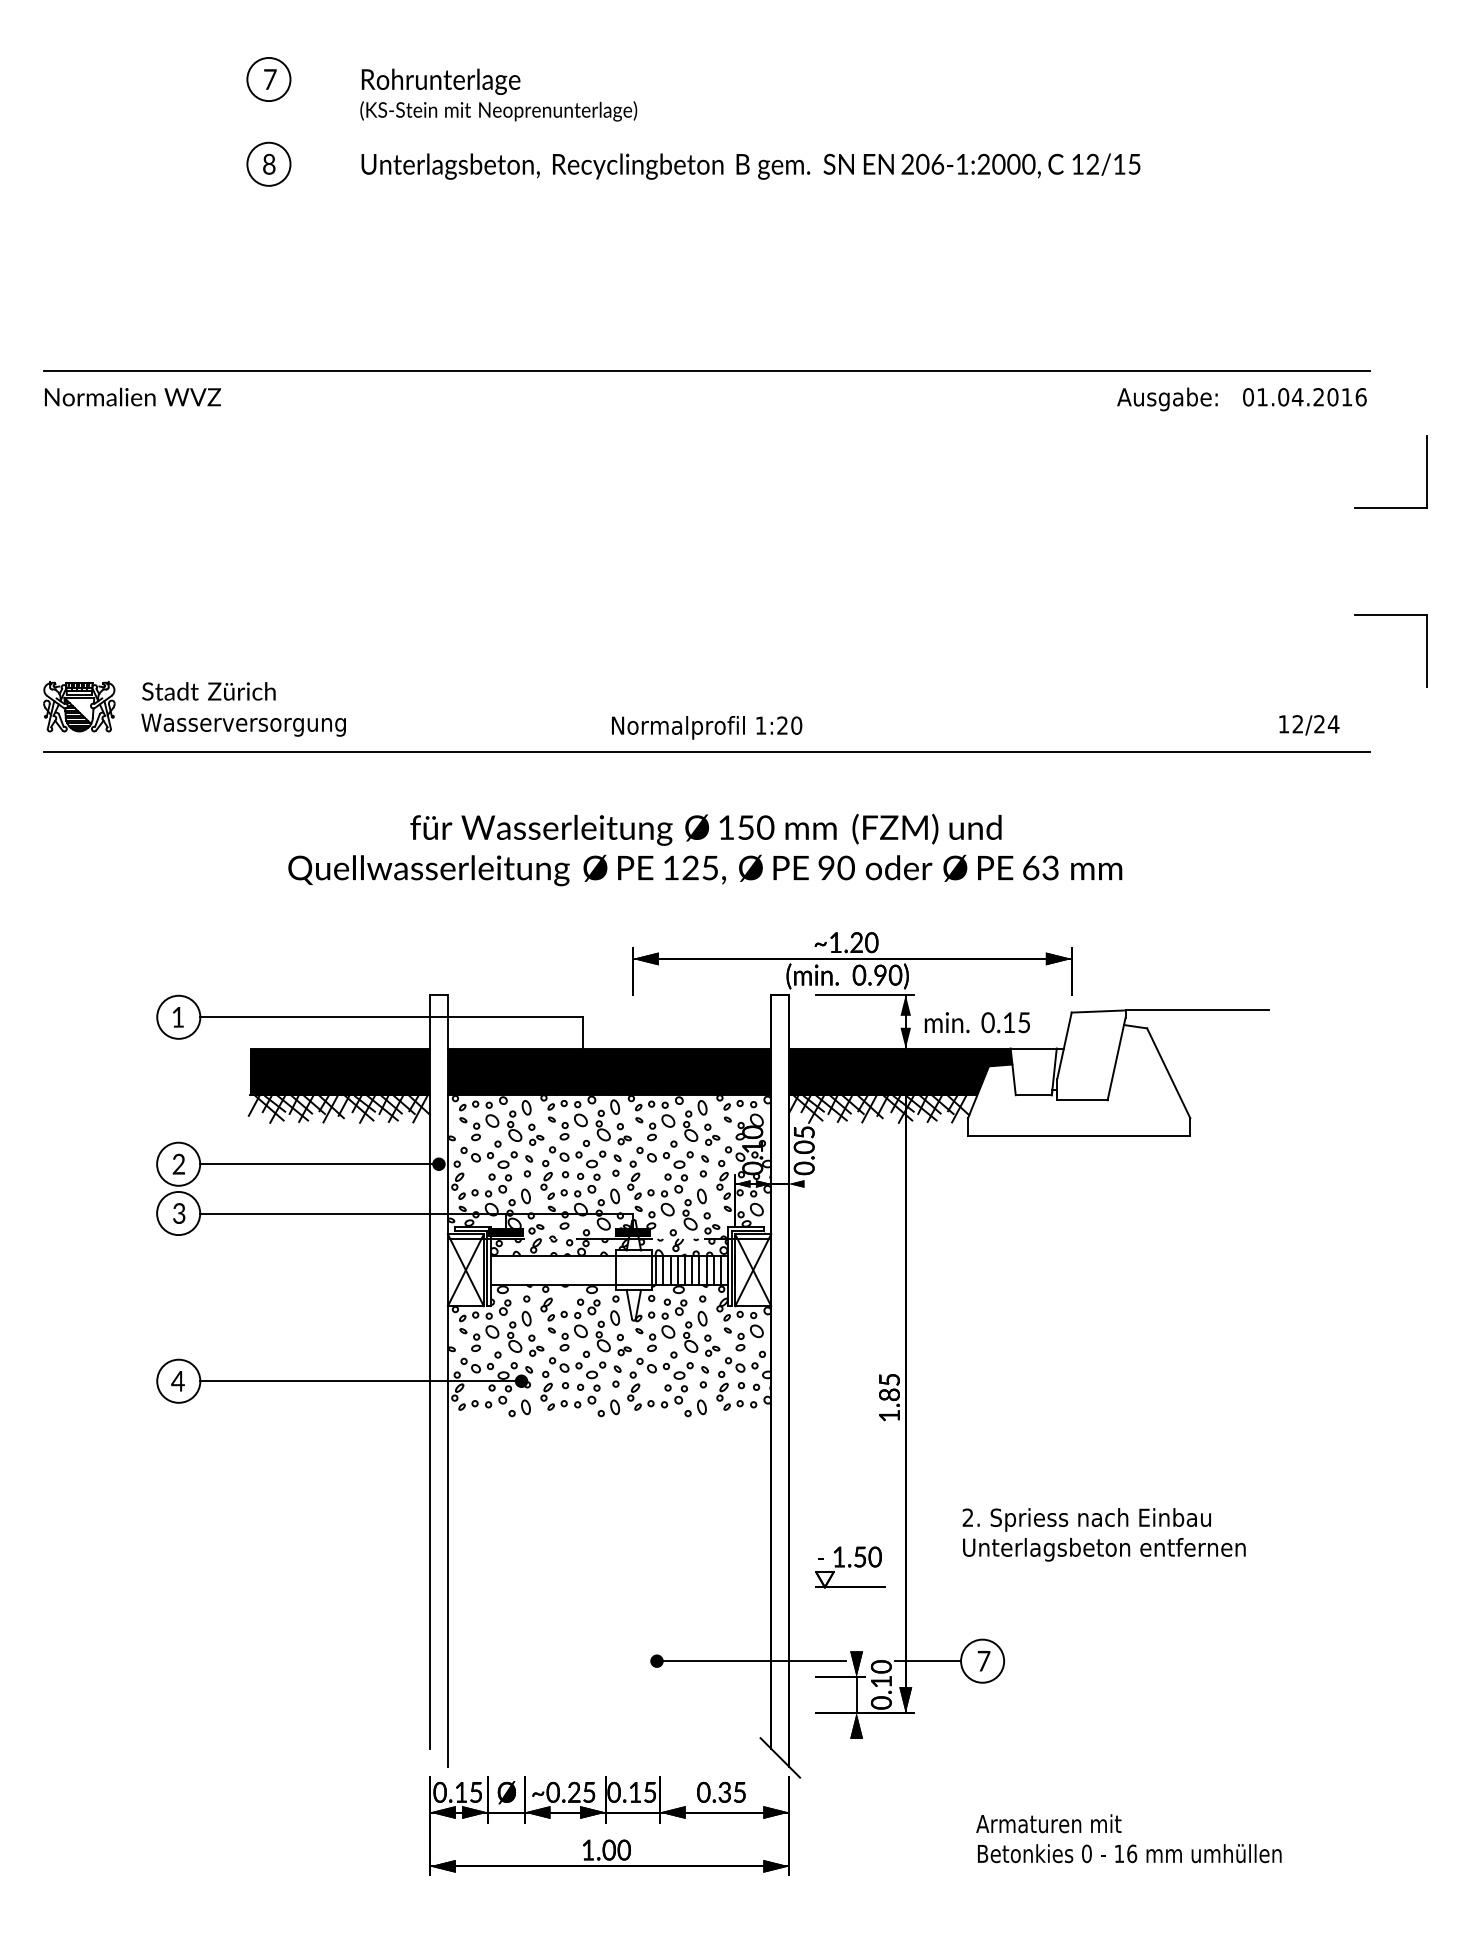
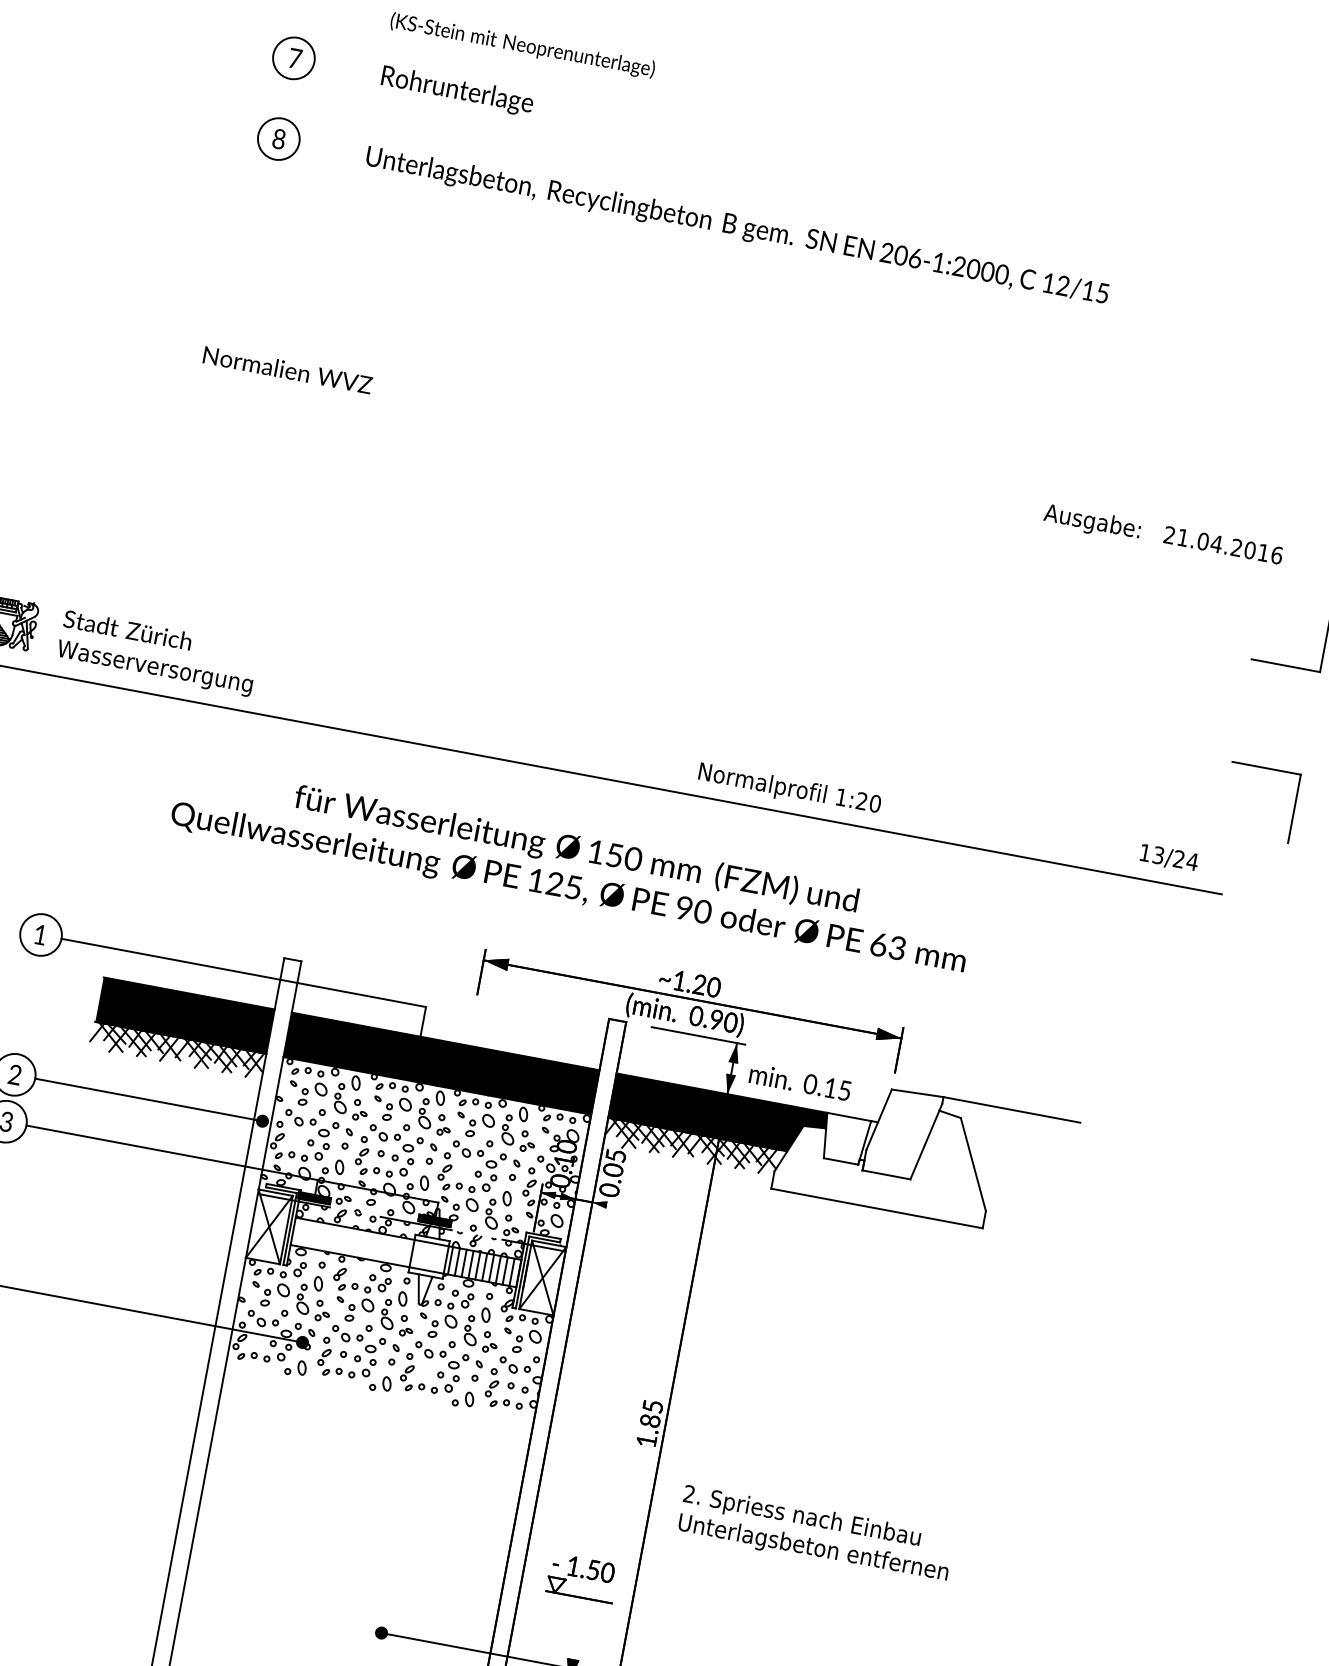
text: (498, 111) -> (522, 45), moved
line: (706, 371) -> (658, 414), removed
text: (132, 396) -> (287, 369), moved
text: (1248, 397) -> (1169, 535), 01.04.2016 -> 21.04.2016
text: (1297, 724) -> (1158, 855), 12/24 -> 13/24
text: (707, 727) -> (790, 789), moved
text: (1103, 1534) -> (815, 1534), moved

